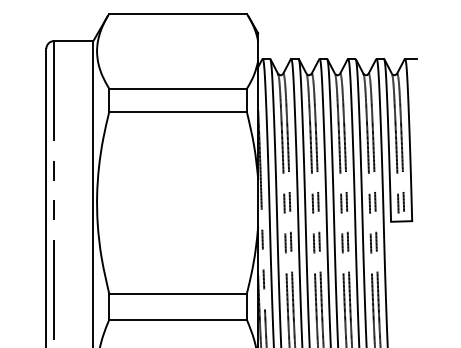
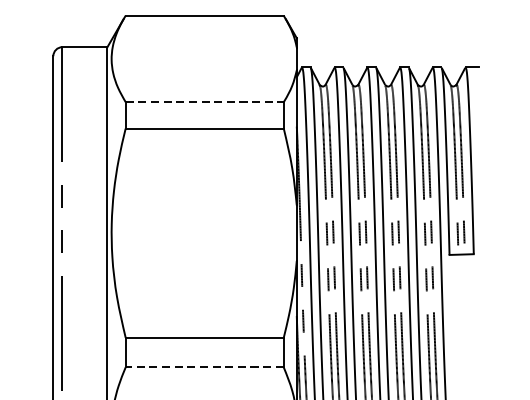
line: (178, 88) -> (205, 101), solid -> dashed
line: (178, 319) -> (205, 367), solid -> dashed

